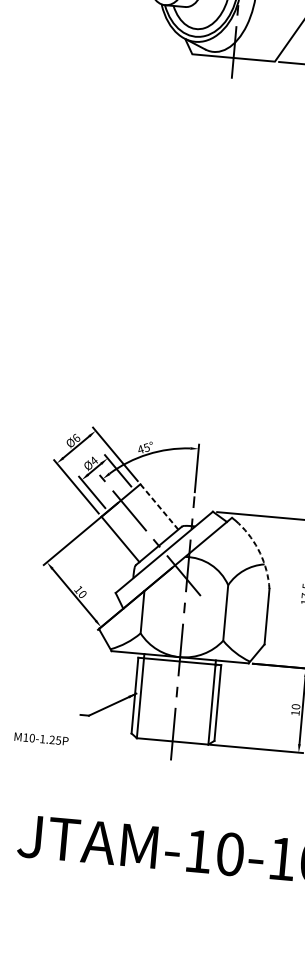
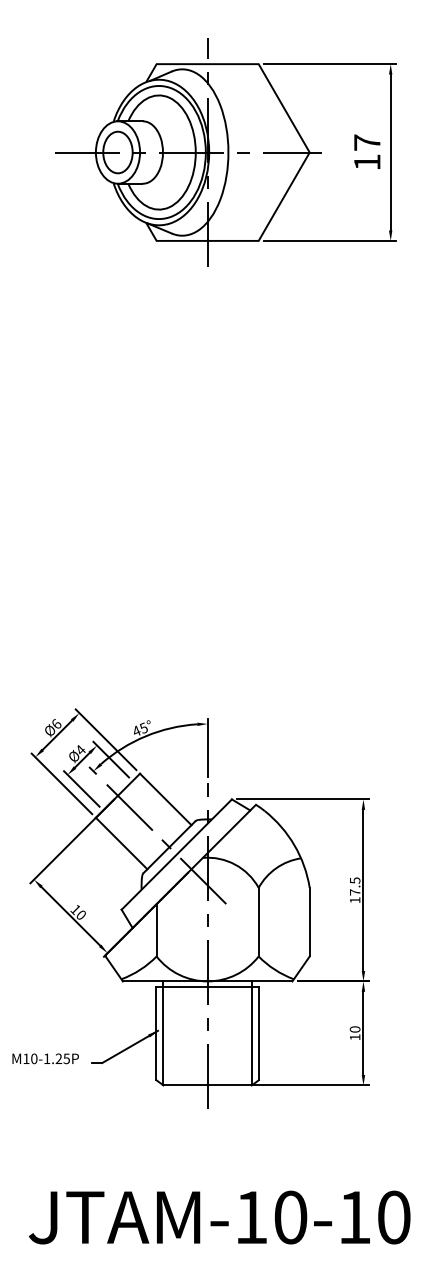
line: (159, 507) -> (166, 799), dashed -> solid
arc: (260, 553) -> (294, 845), dashed -> solid
text: (41, 738) -> (45, 1058), moved

